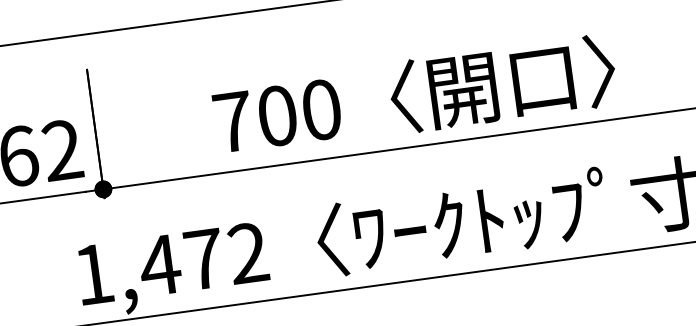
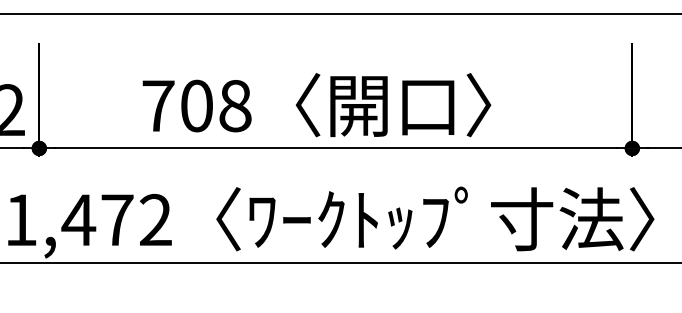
text: (321, 109) -> (235, 105), 700 -> 708

